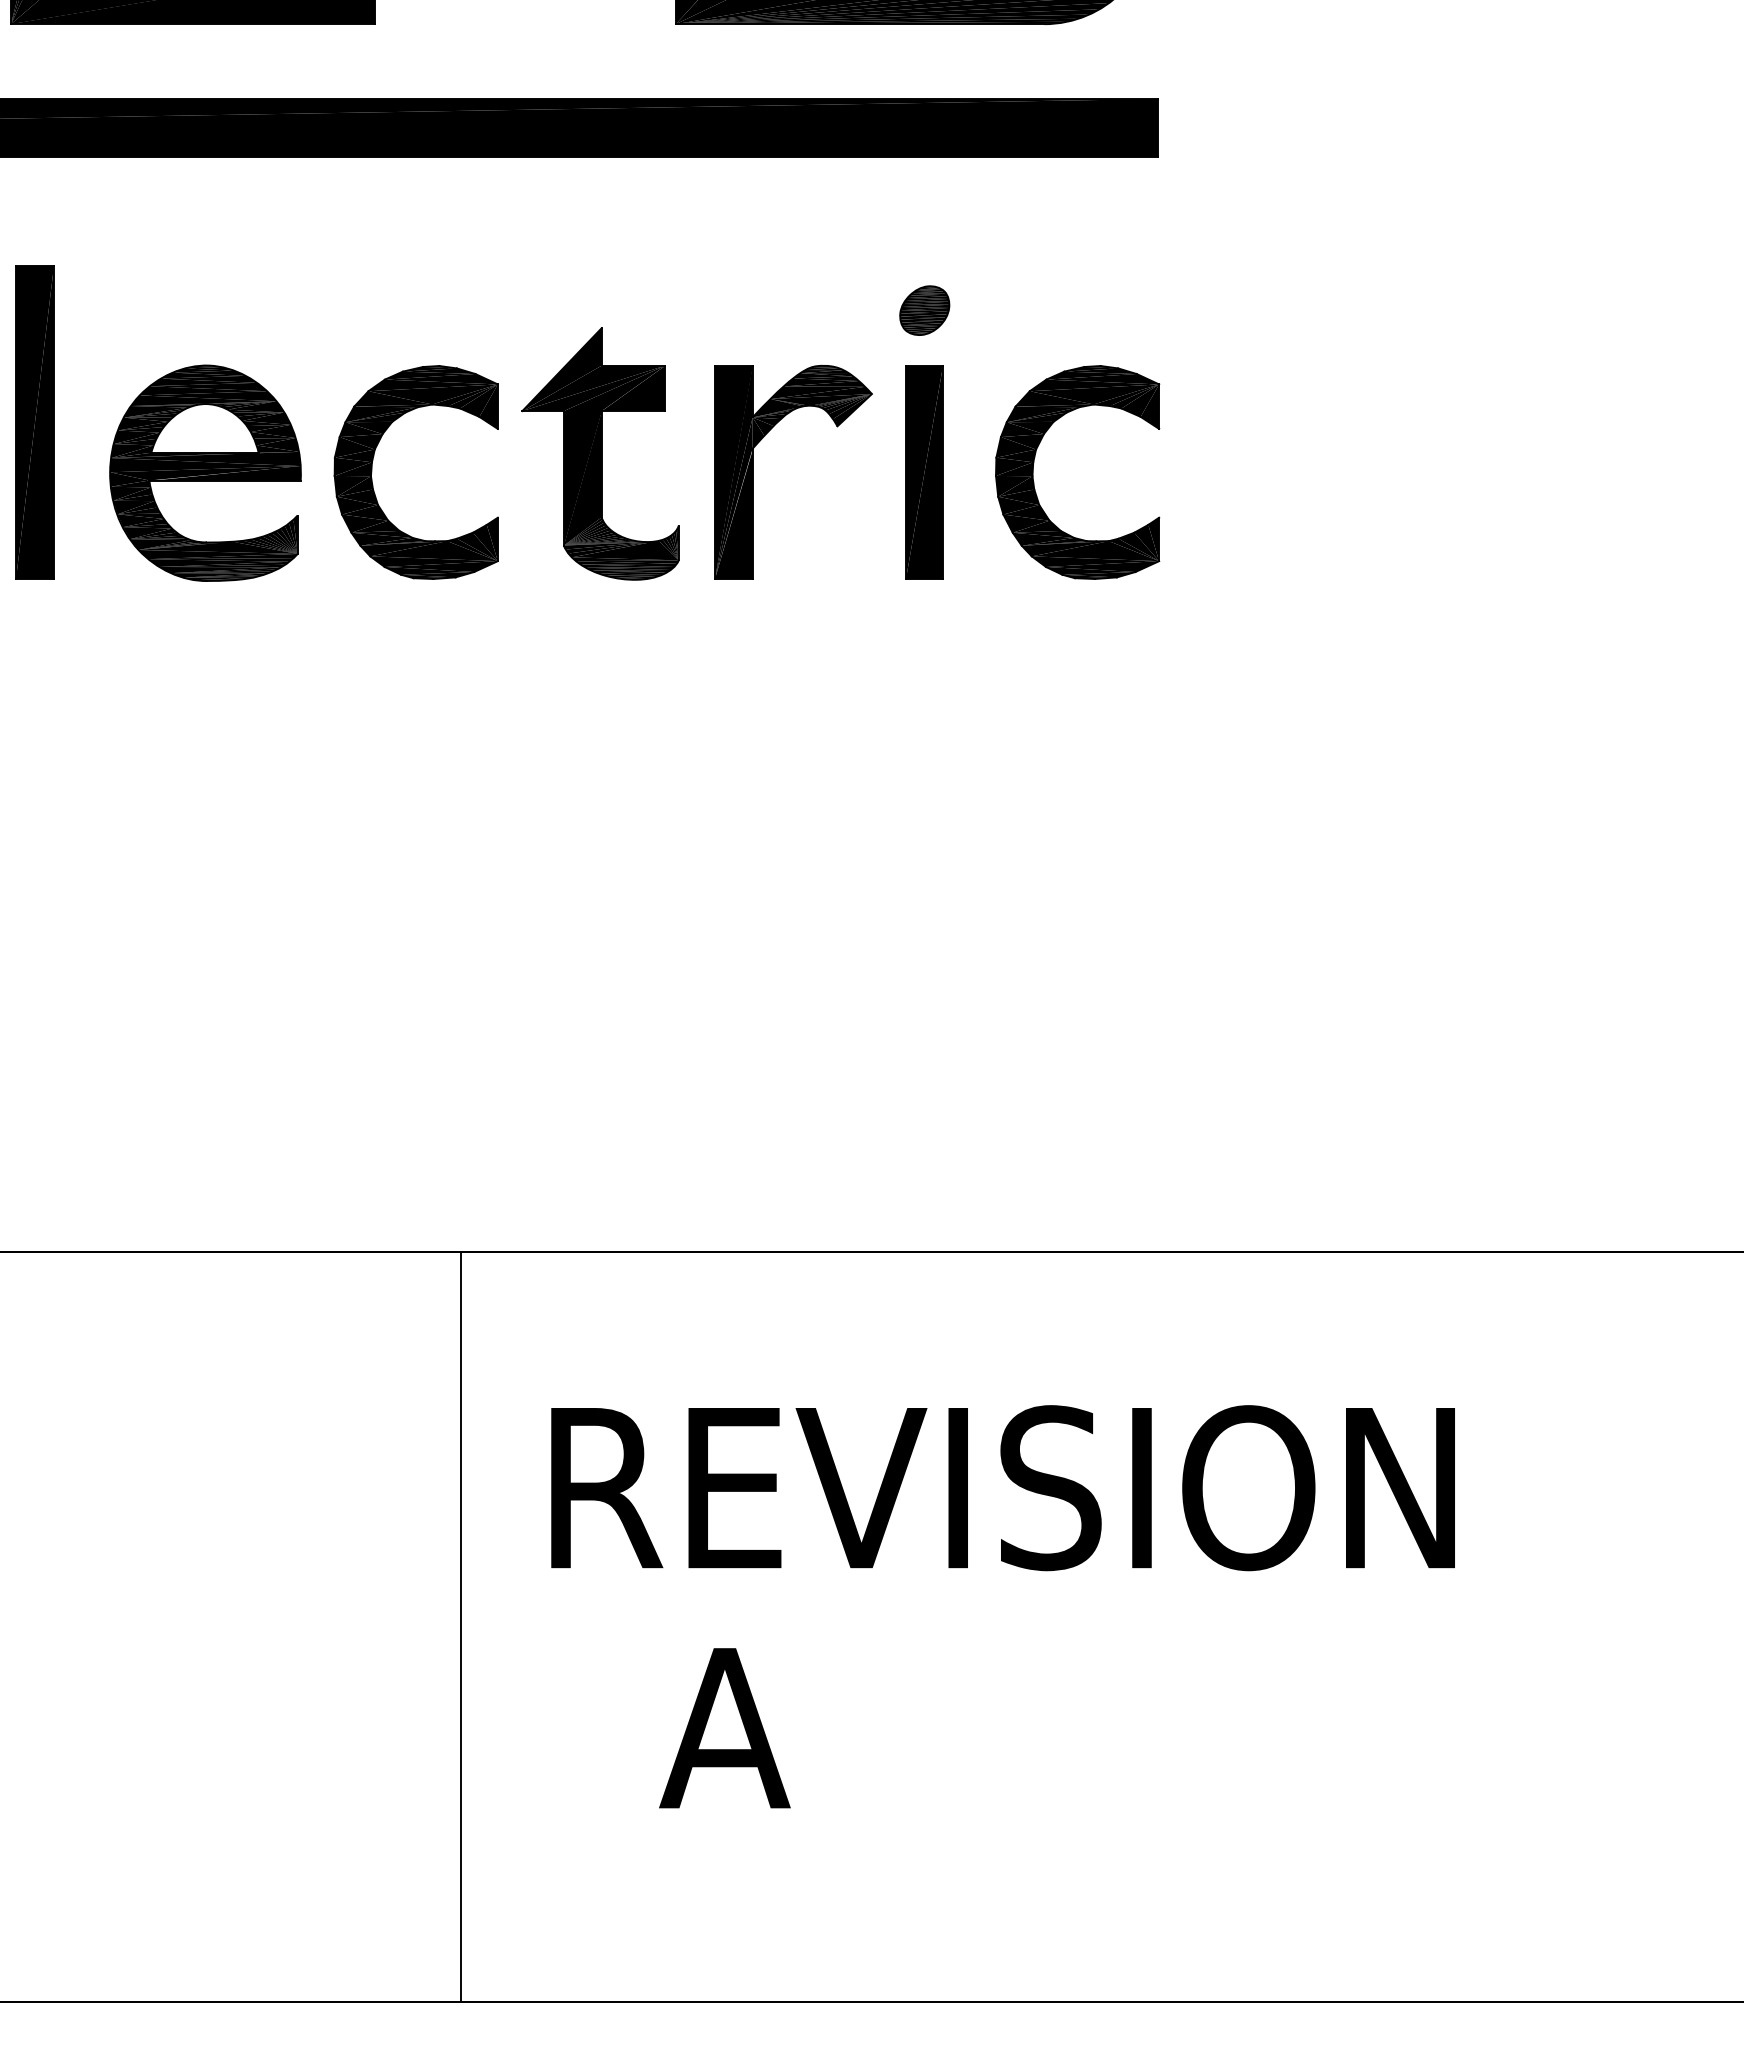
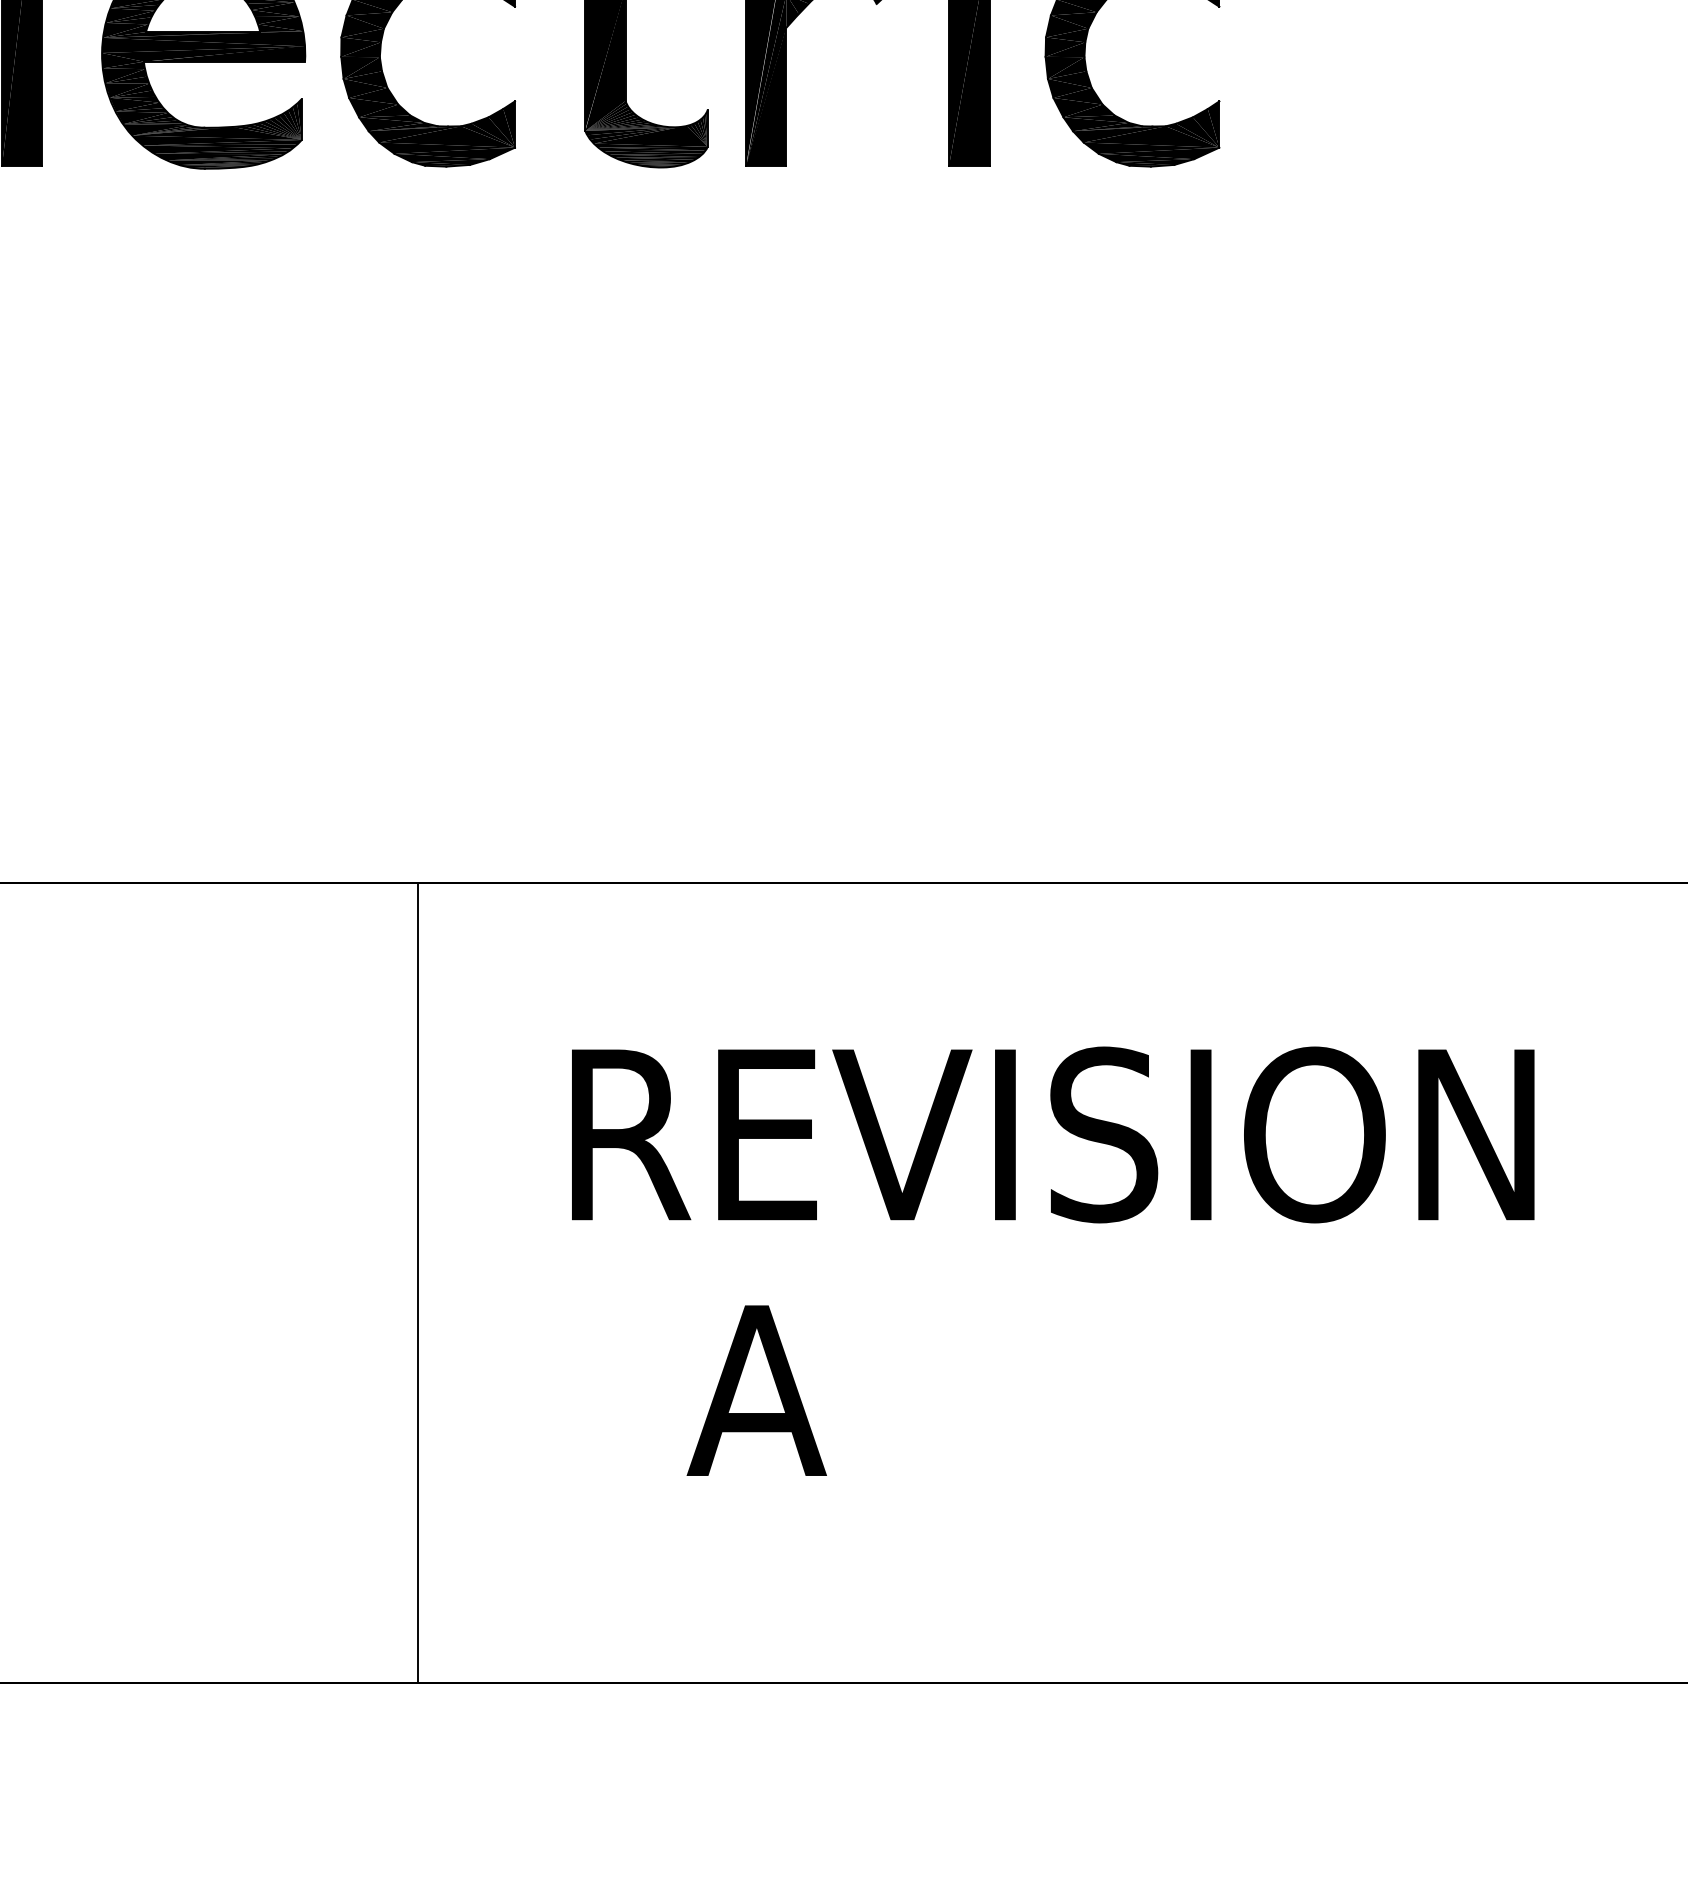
line: (460, 1626) -> (417, 1282), moved

